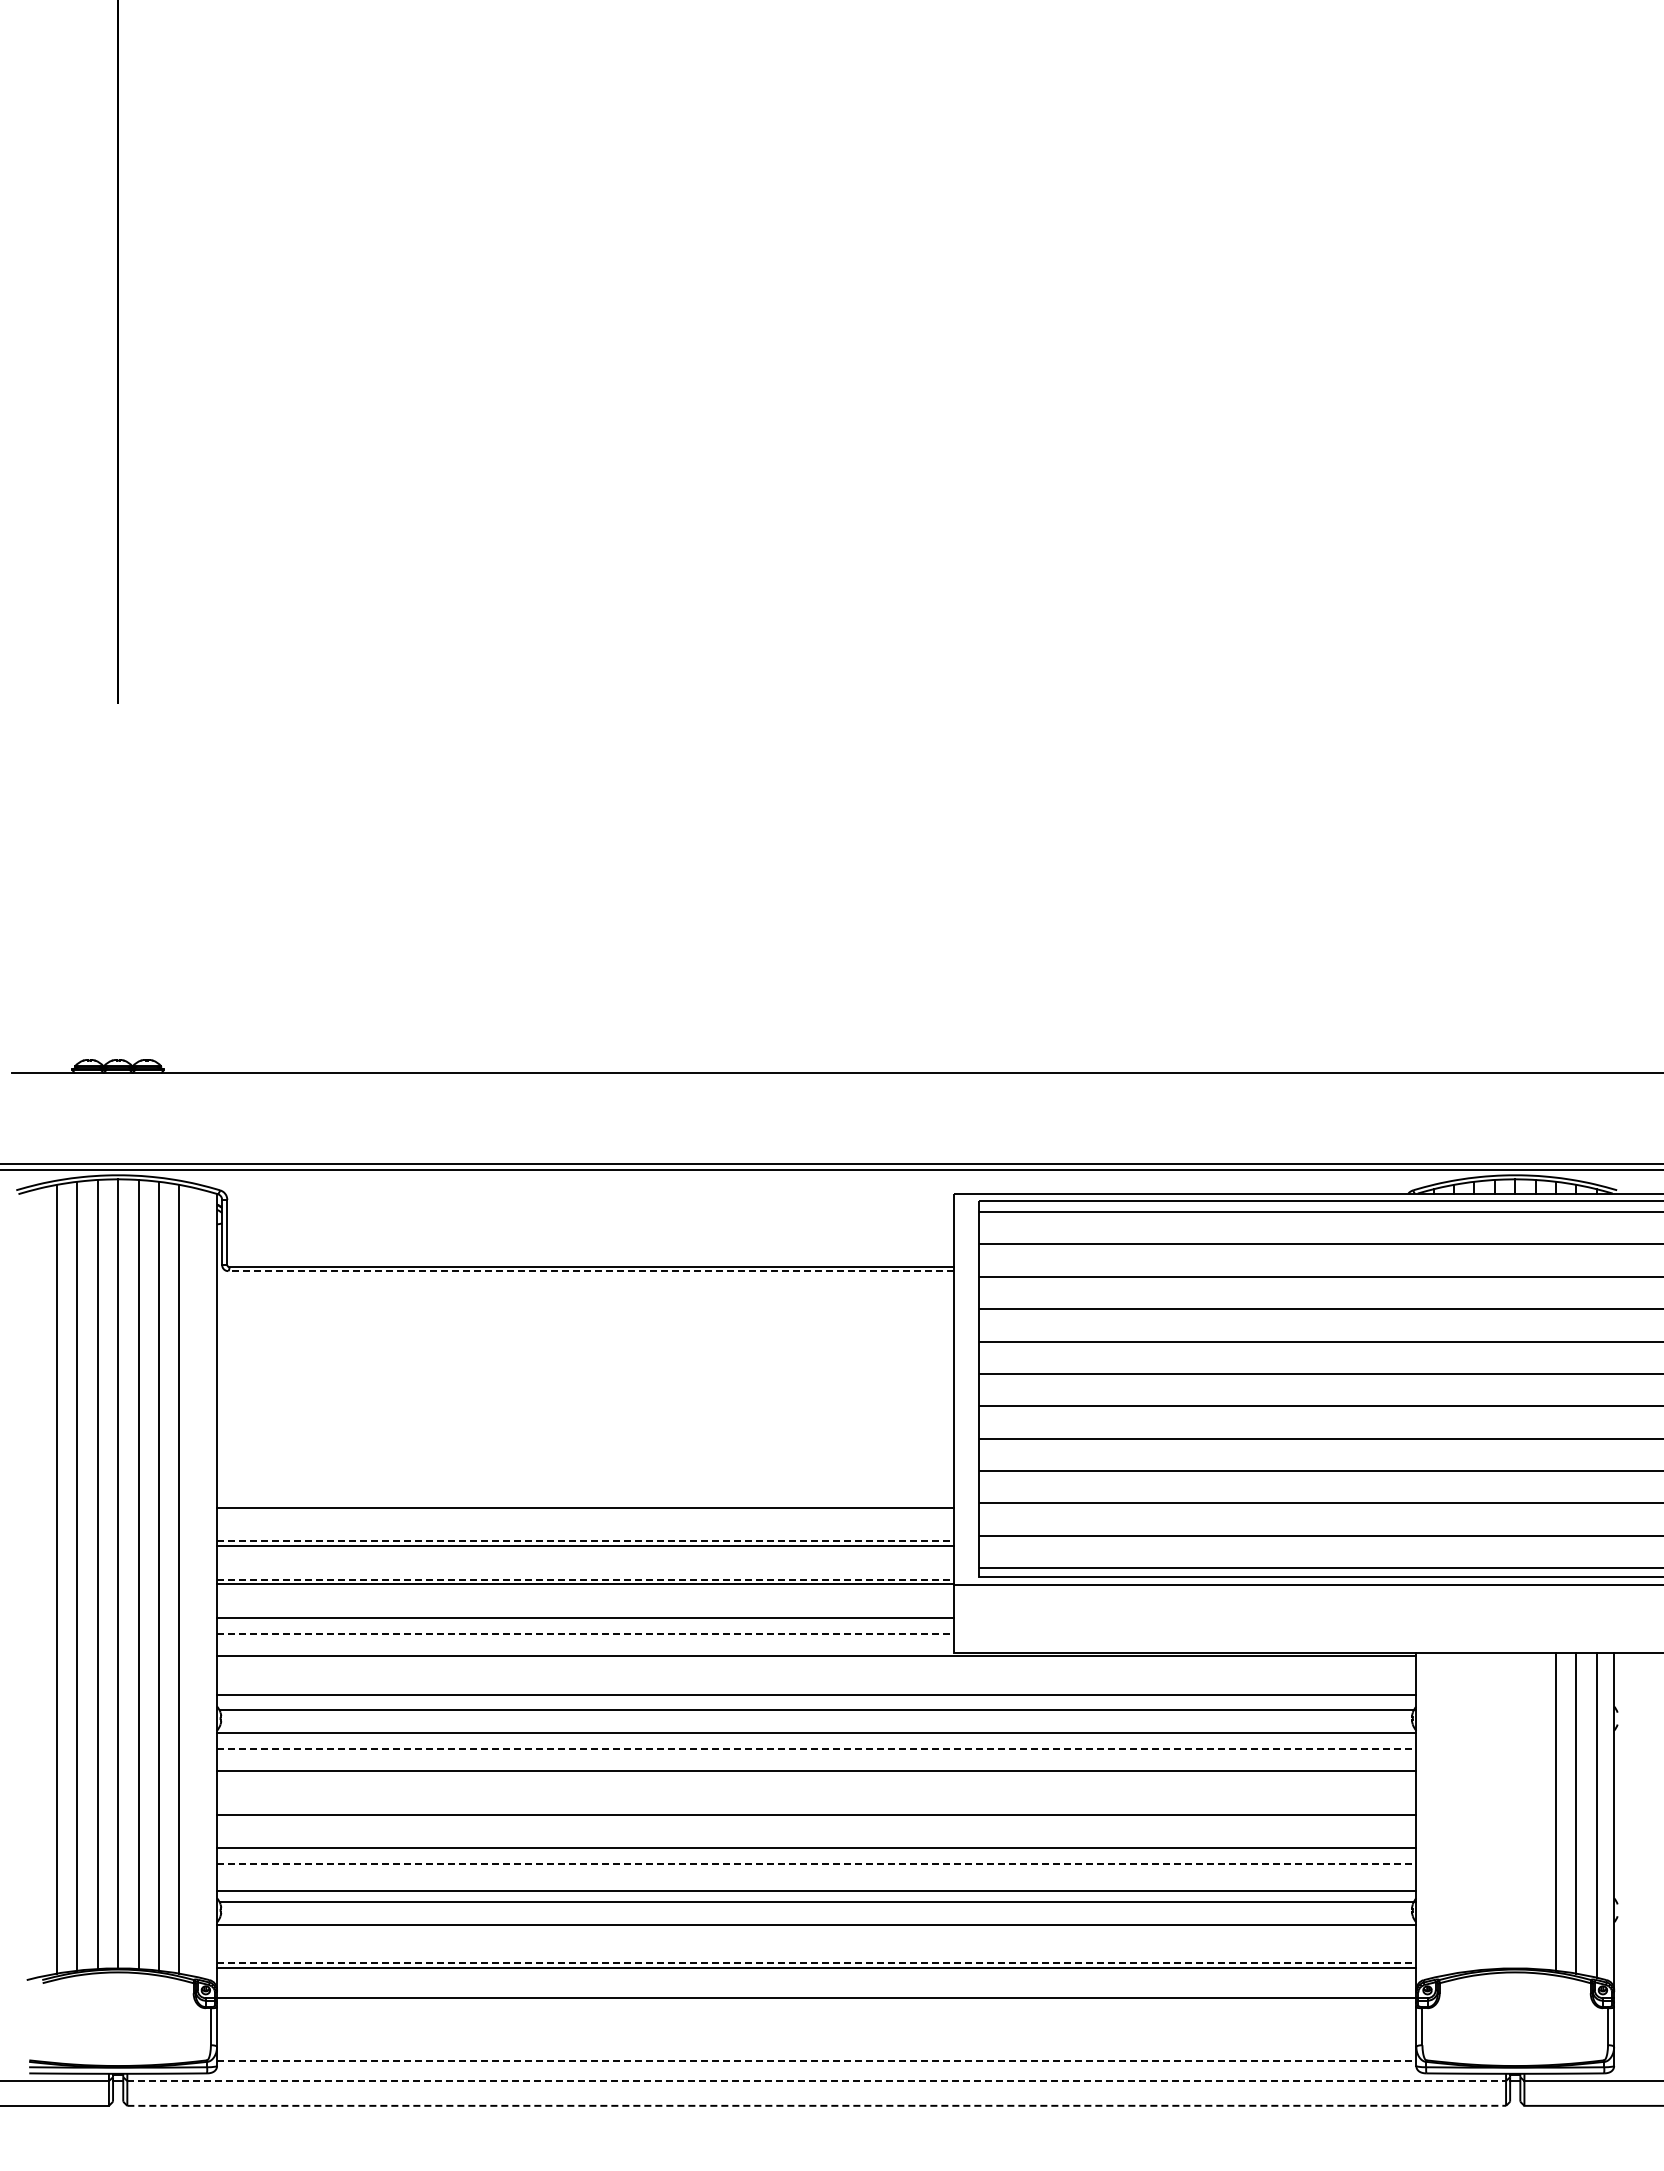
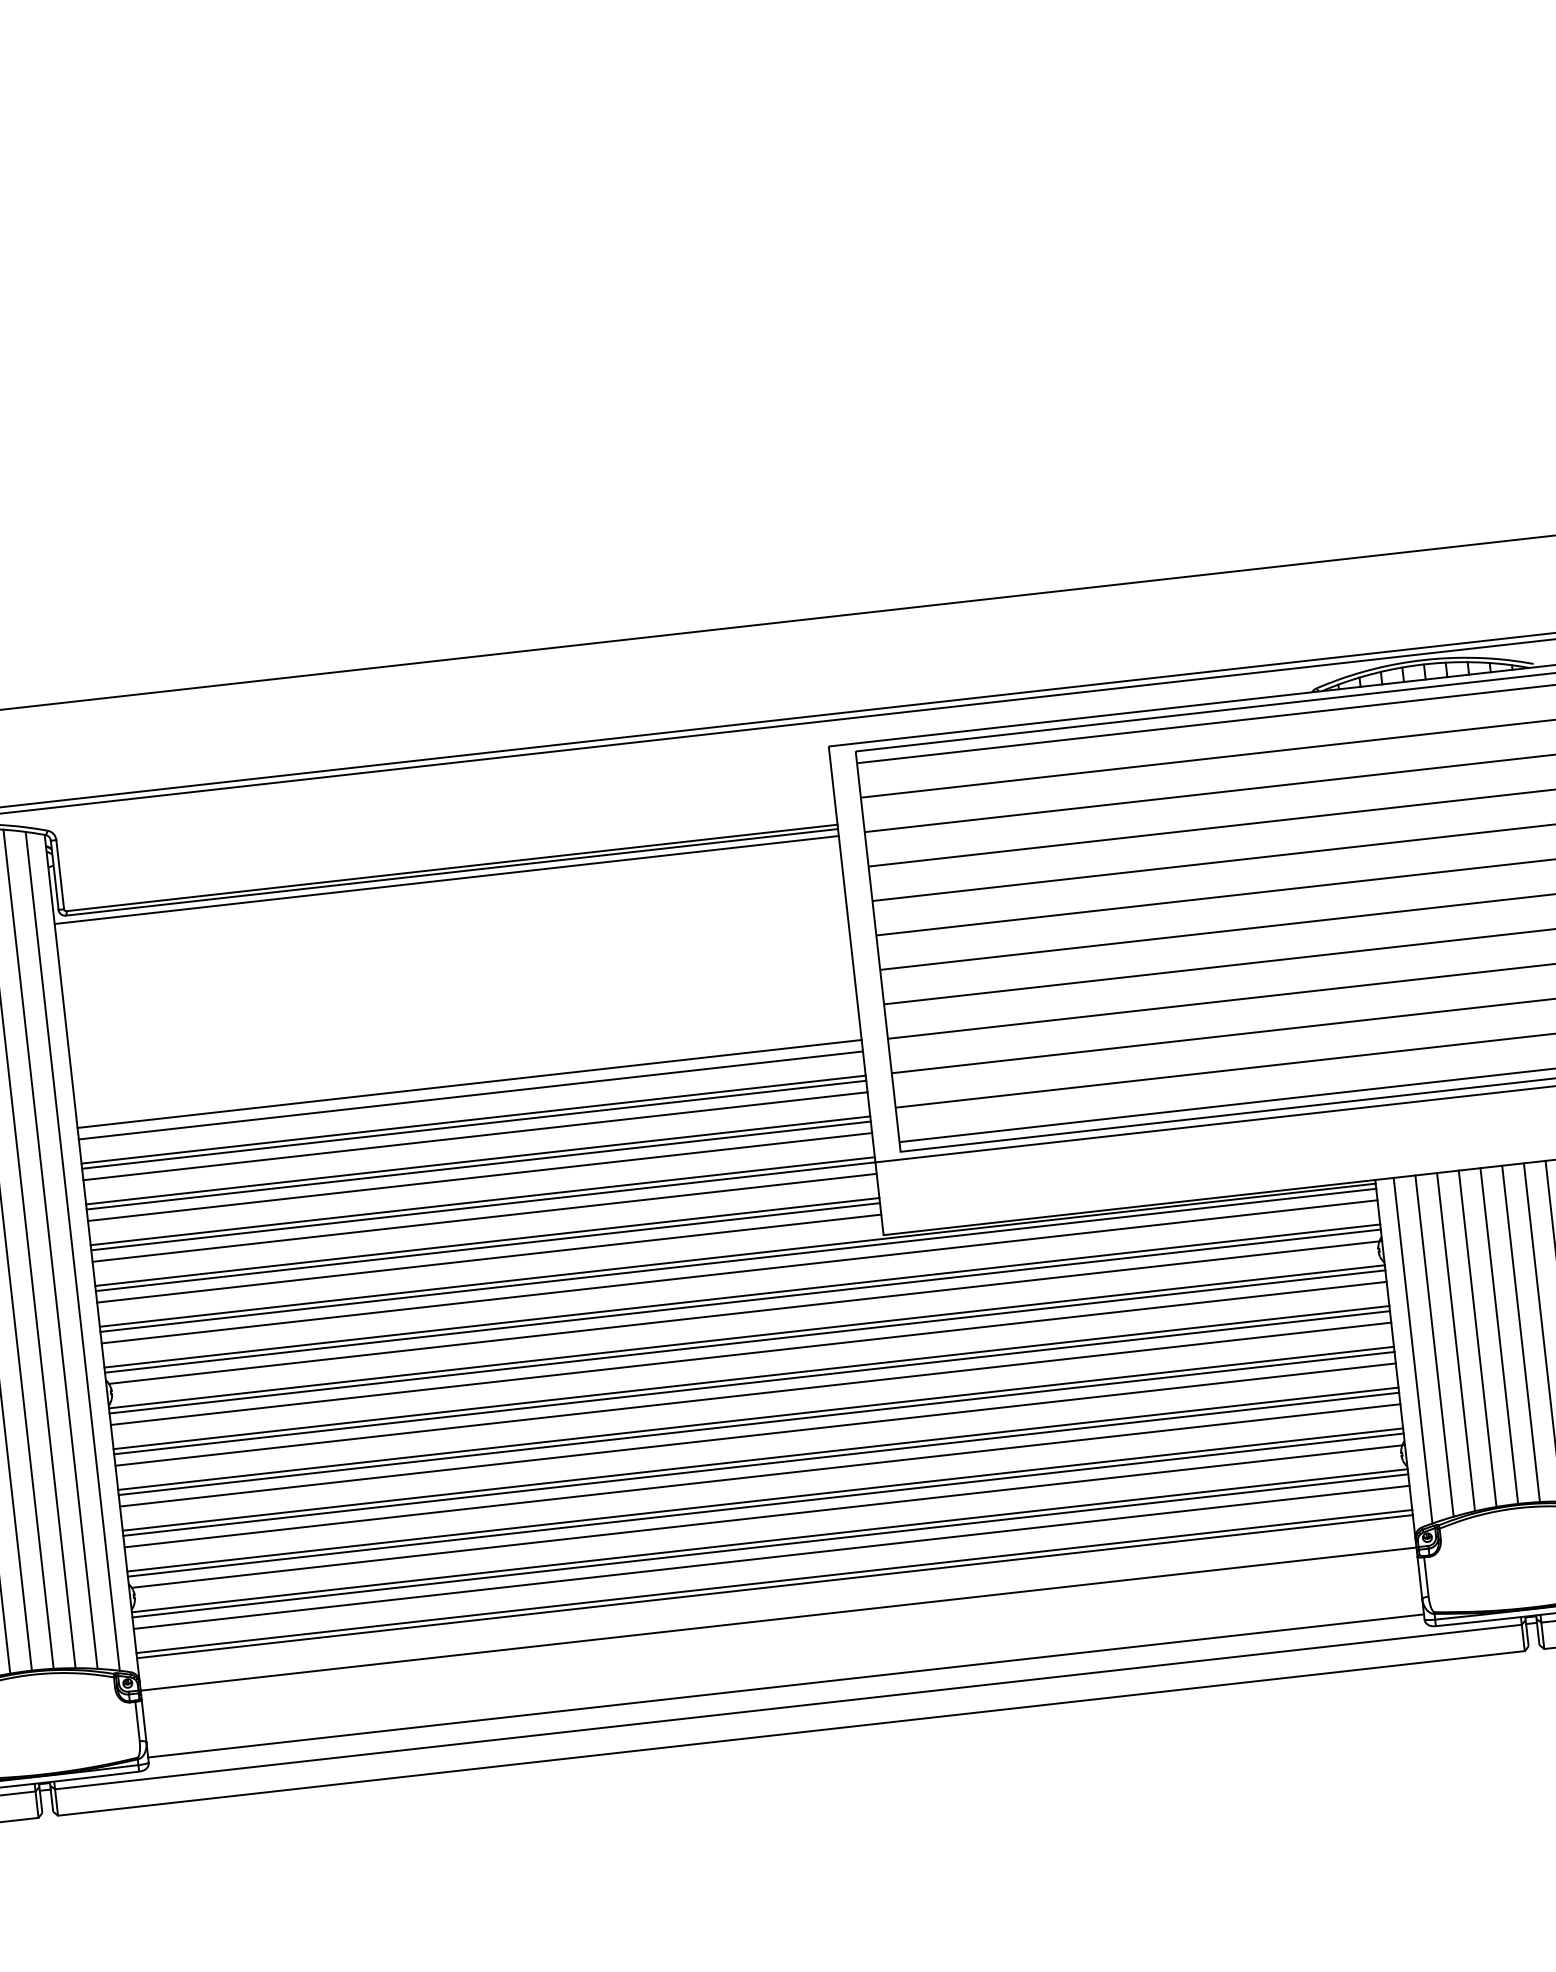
line: (591, 1271) -> (452, 872), dashed -> solid
line: (585, 1277) -> (446, 879), added
line: (585, 1469) -> (469, 1084), added
line: (585, 1480) -> (470, 1095), added
line: (585, 1502) -> (473, 1119), added
line: (585, 1518) -> (475, 1136), added
line: (585, 1541) -> (478, 1160), dashed -> solid
line: (585, 1556) -> (479, 1176), added
line: (585, 1579) -> (482, 1201), dashed -> solid
line: (199, 1583) -> (72, 1251), added
line: (585, 1595) -> (484, 1218), added
line: (585, 1622) -> (487, 1246), added
line: (585, 1633) -> (489, 1258), dashed -> solid
line: (816, 1661) -> (738, 1260), added
line: (816, 1671) -> (739, 1271), added
line: (816, 1699) -> (742, 1301), added
line: (816, 1737) -> (747, 1341), added
line: (816, 1748) -> (748, 1353), dashed -> solid
line: (816, 1776) -> (751, 1383), added
line: (816, 1786) -> (753, 1393), added
line: (816, 1809) -> (755, 1418), added
line: (1494, 1810) -> (1477, 1338), added
line: (1515, 1810) -> (1499, 1335), added
line: (1535, 1810) -> (1520, 1333), added
line: (1474, 1811) -> (1456, 1341), added
line: (1454, 1812) -> (1434, 1345), added
line: (1433, 1814) -> (1412, 1349), added
line: (816, 1825) -> (757, 1435), added
line: (816, 1852) -> (760, 1463), added
line: (816, 1863) -> (762, 1475), dashed -> solid
line: (816, 1886) -> (765, 1500), added
line: (816, 1929) -> (770, 1545), added
line: (816, 1940) -> (771, 1557), added
line: (816, 1963) -> (774, 1582), dashed -> solid
line: (816, 2061) -> (785, 1686), dashed -> solid
line: (817, 2081) -> (789, 1707), dashed -> solid
line: (817, 2105) -> (792, 1732), dashed -> solid

